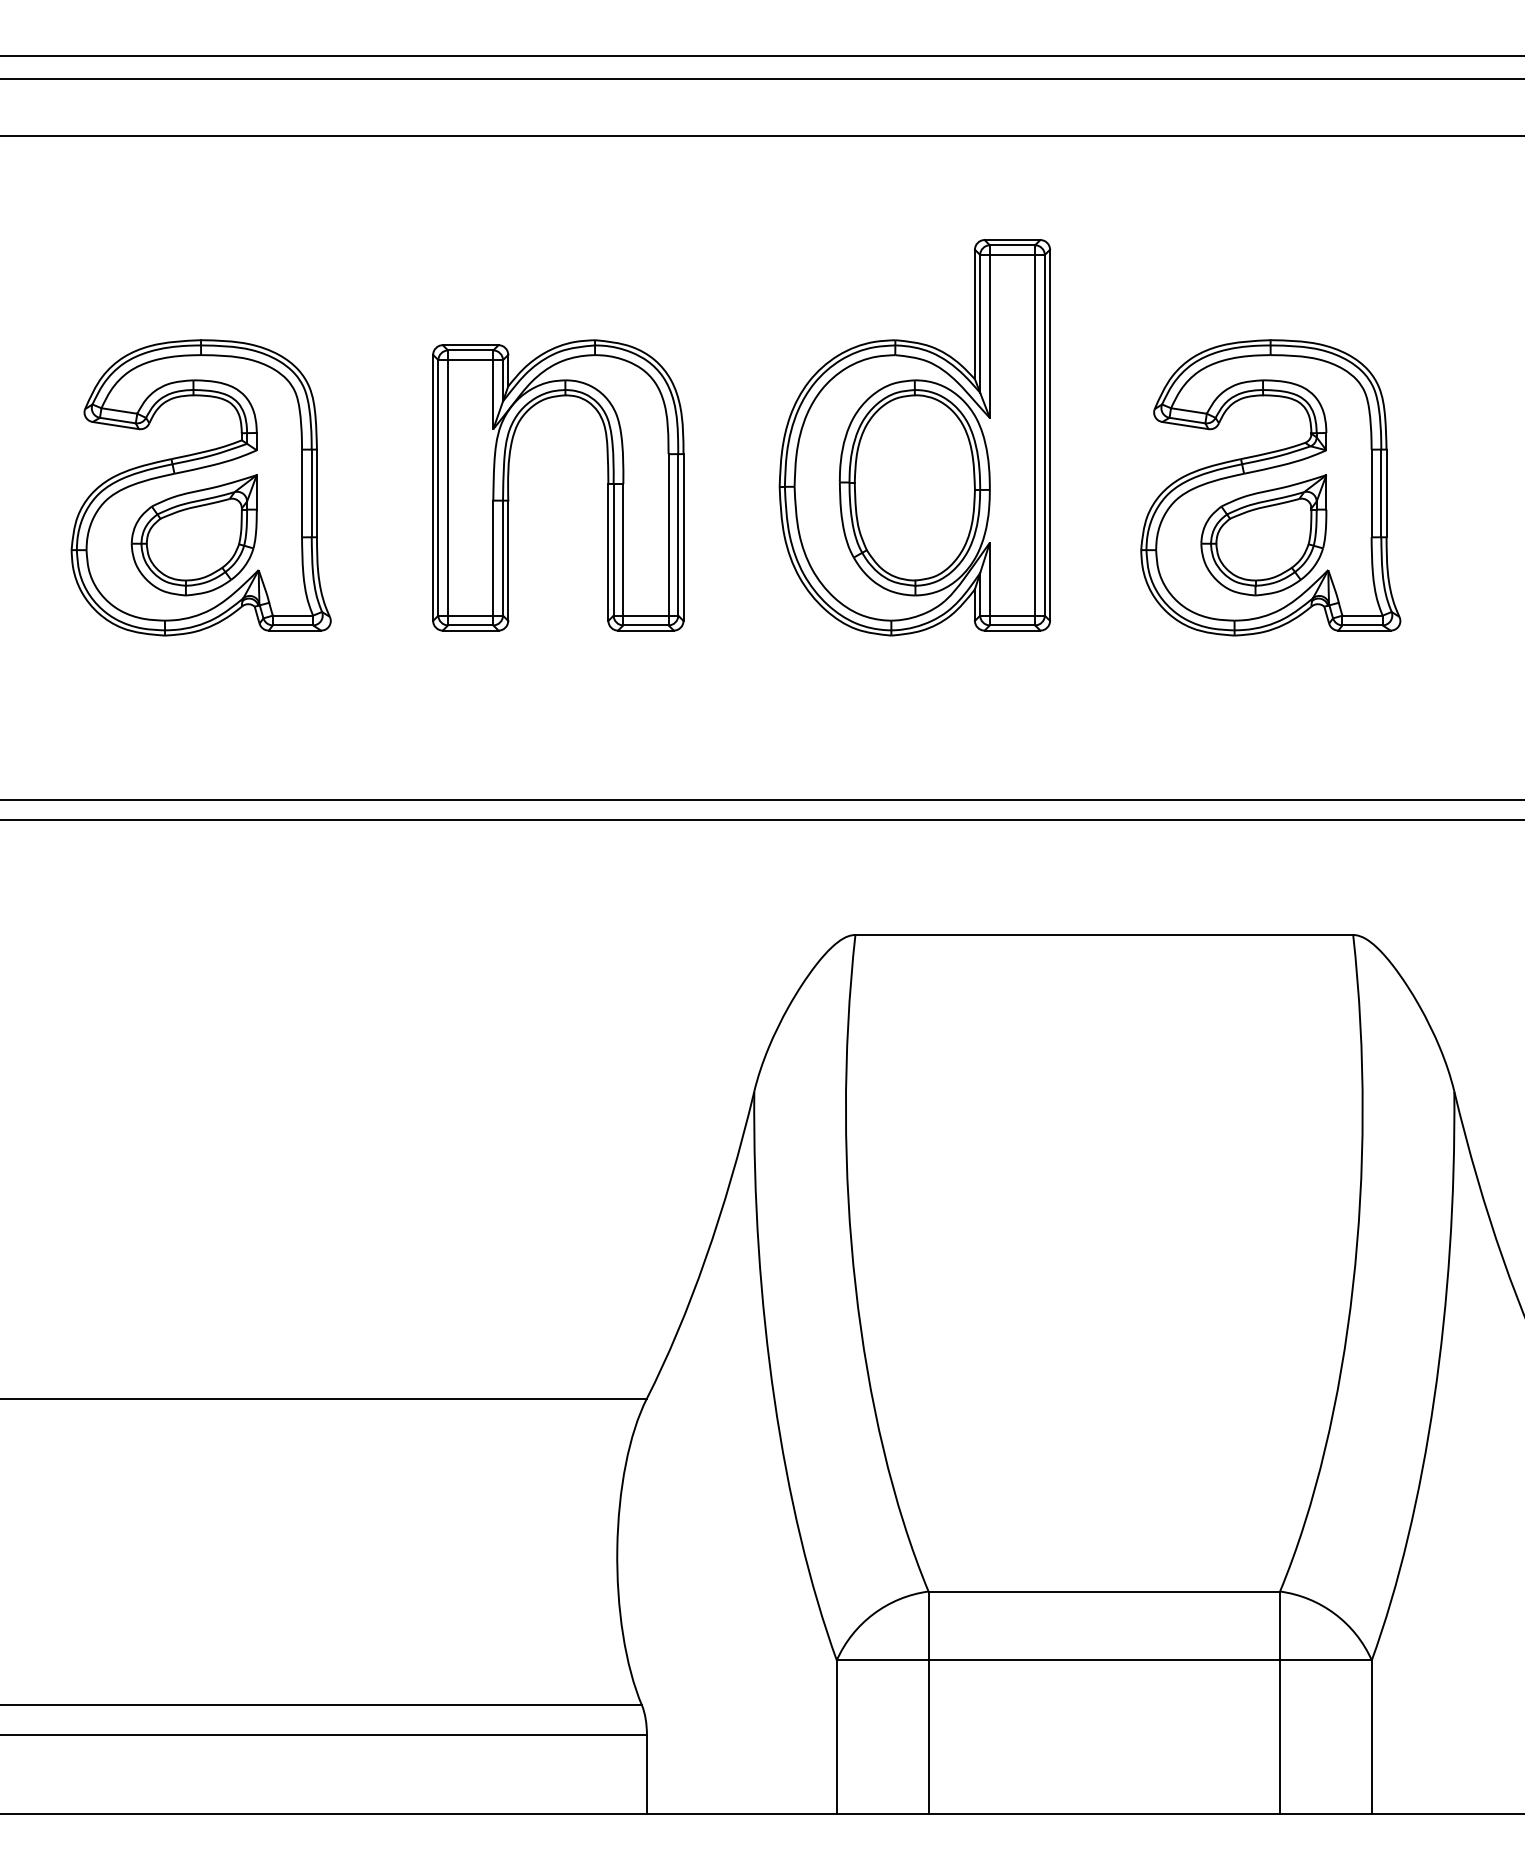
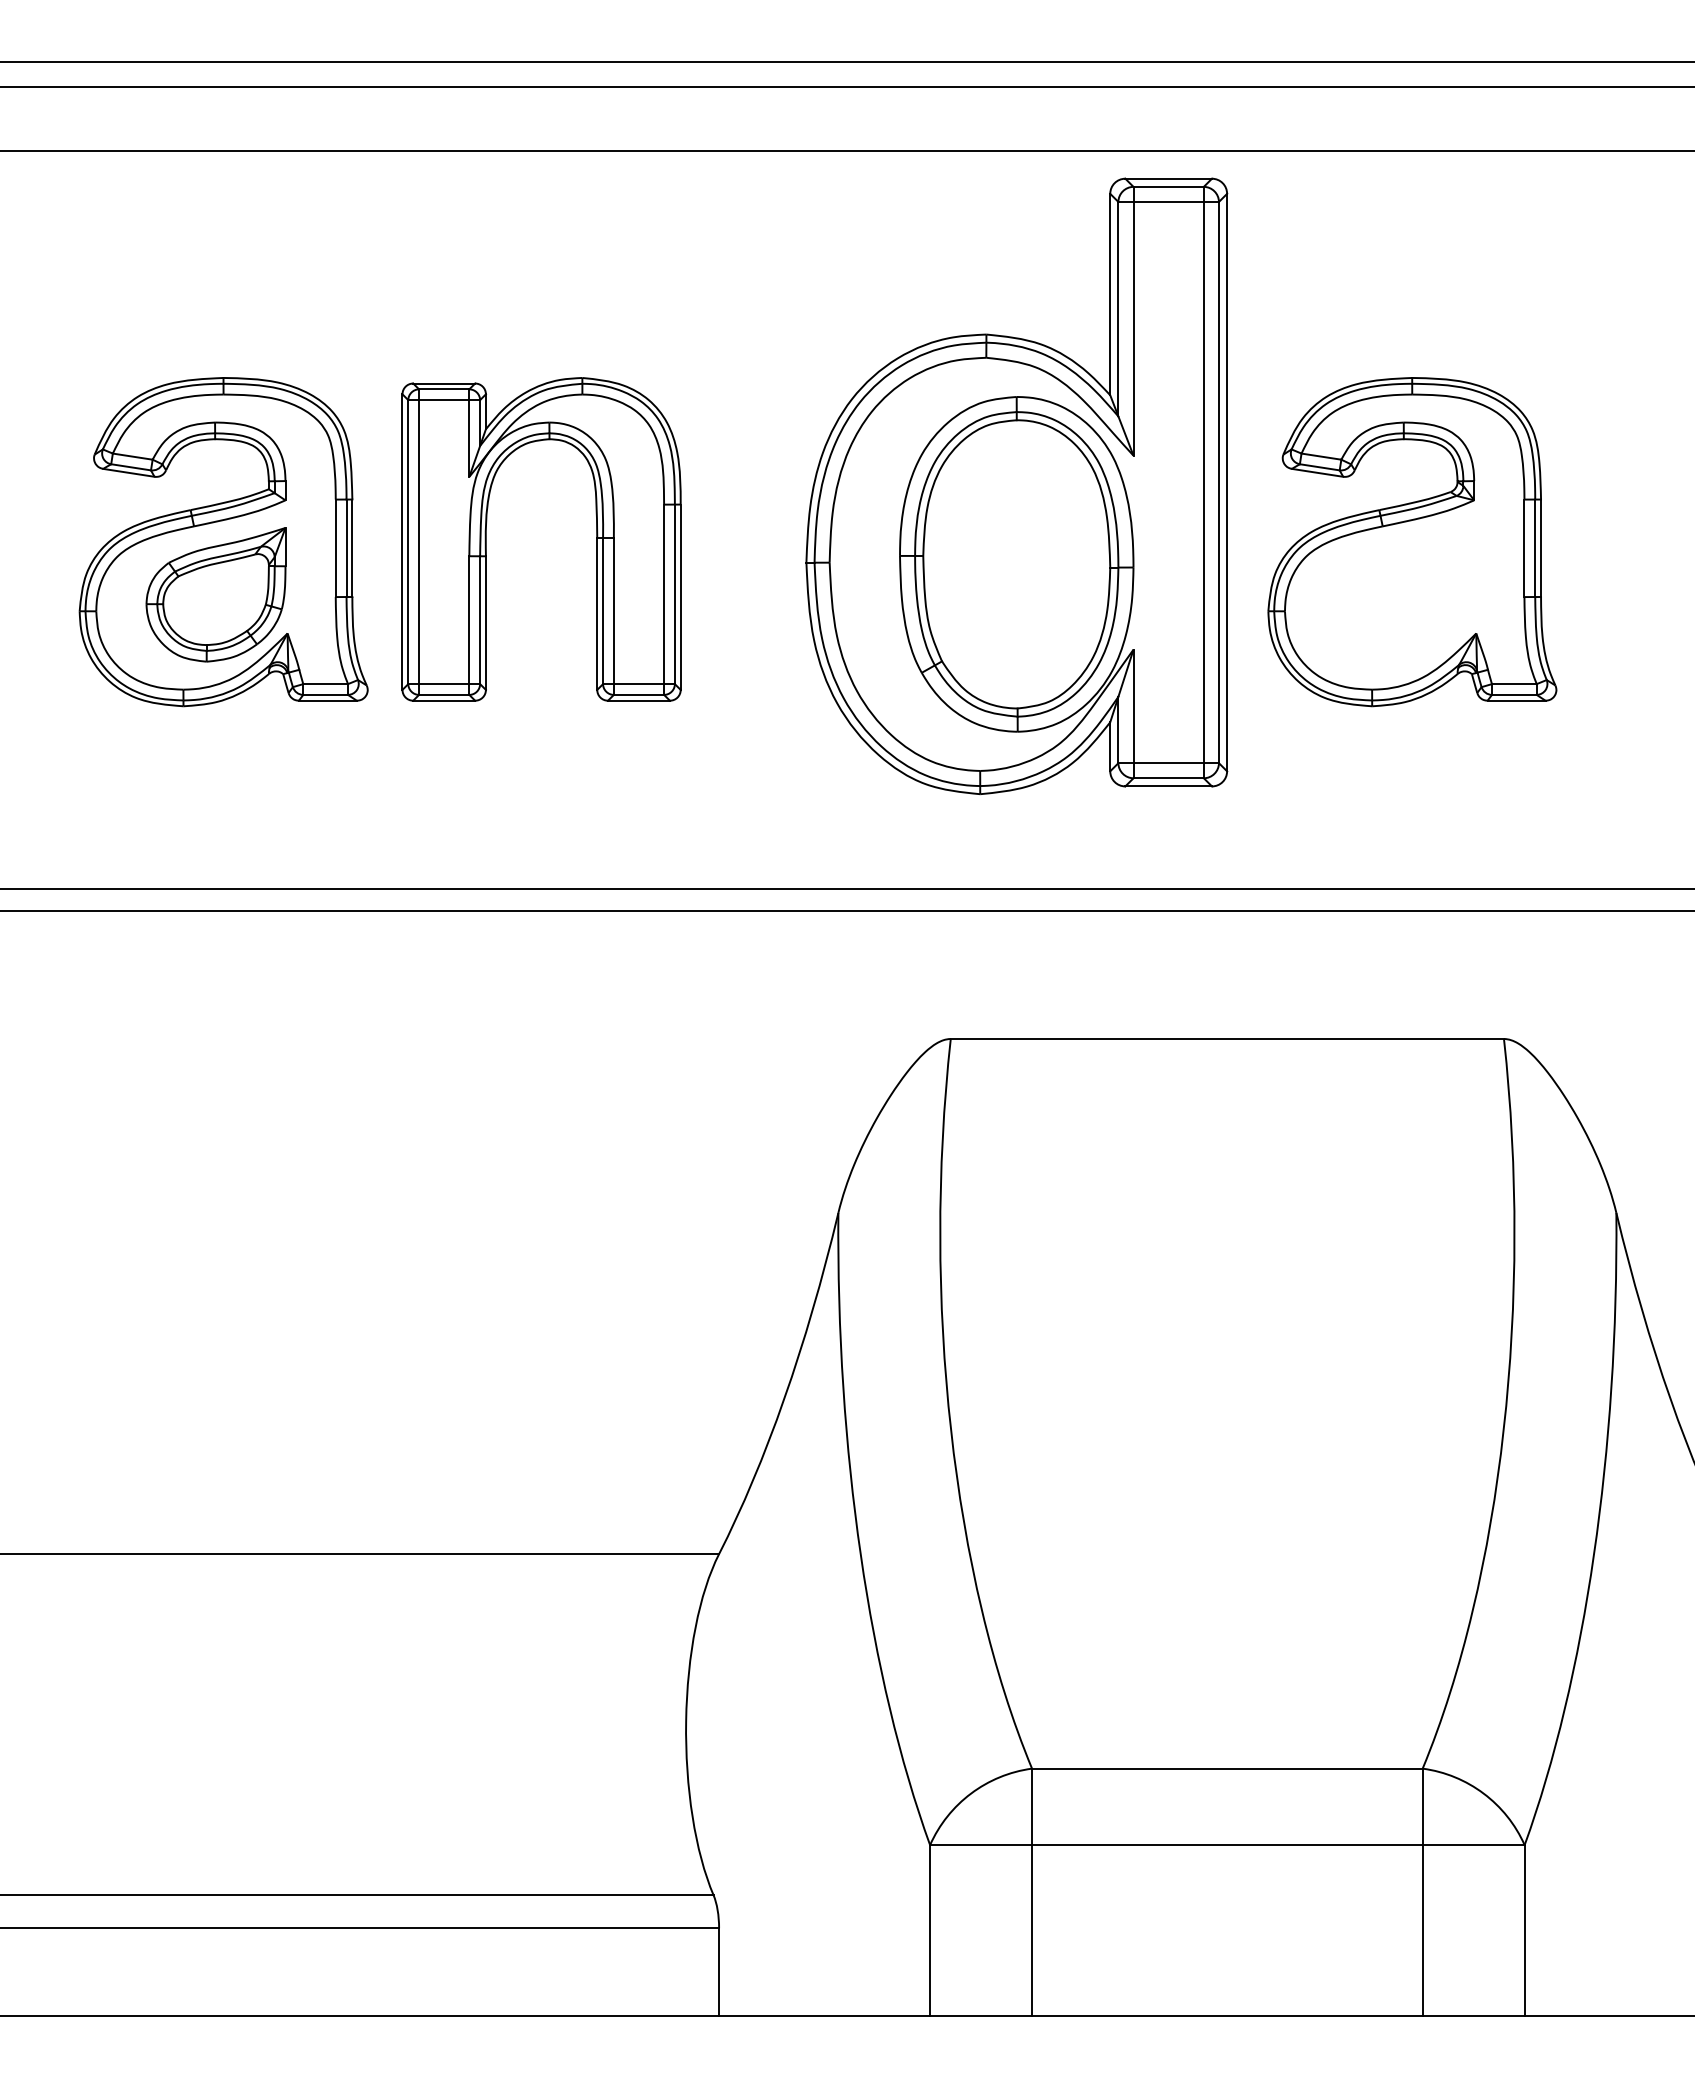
part: (914, 437) -> (1016, 486), size x1.4
part: (508, 485) -> (486, 539), moved
part: (1263, 535) -> (1404, 594), removed

